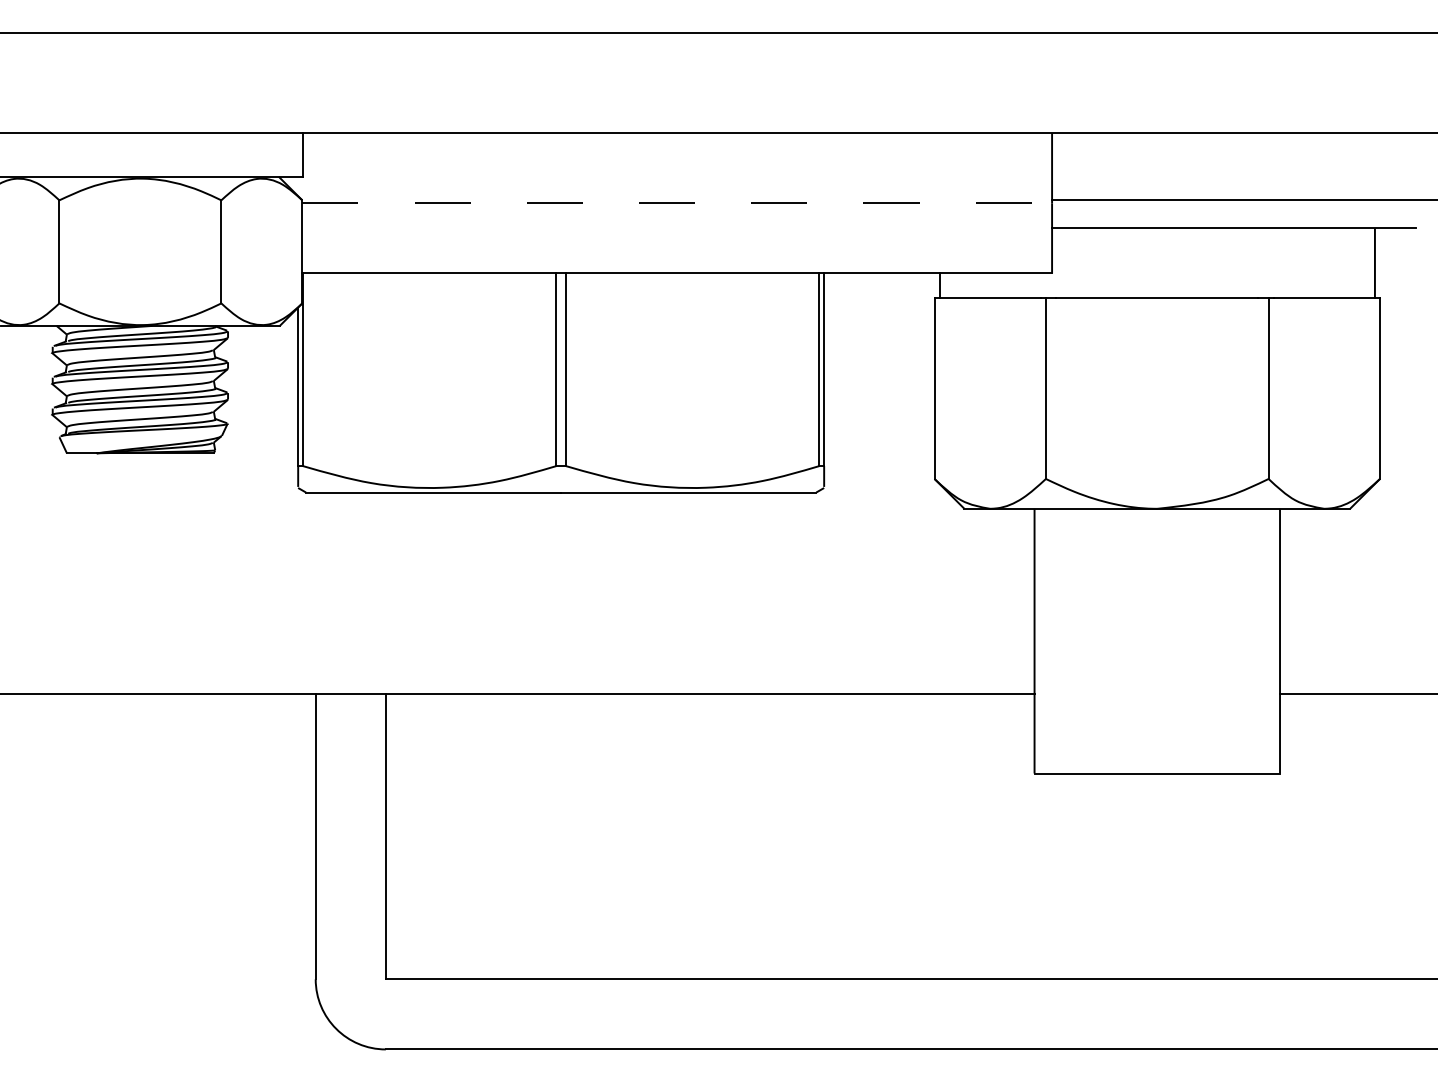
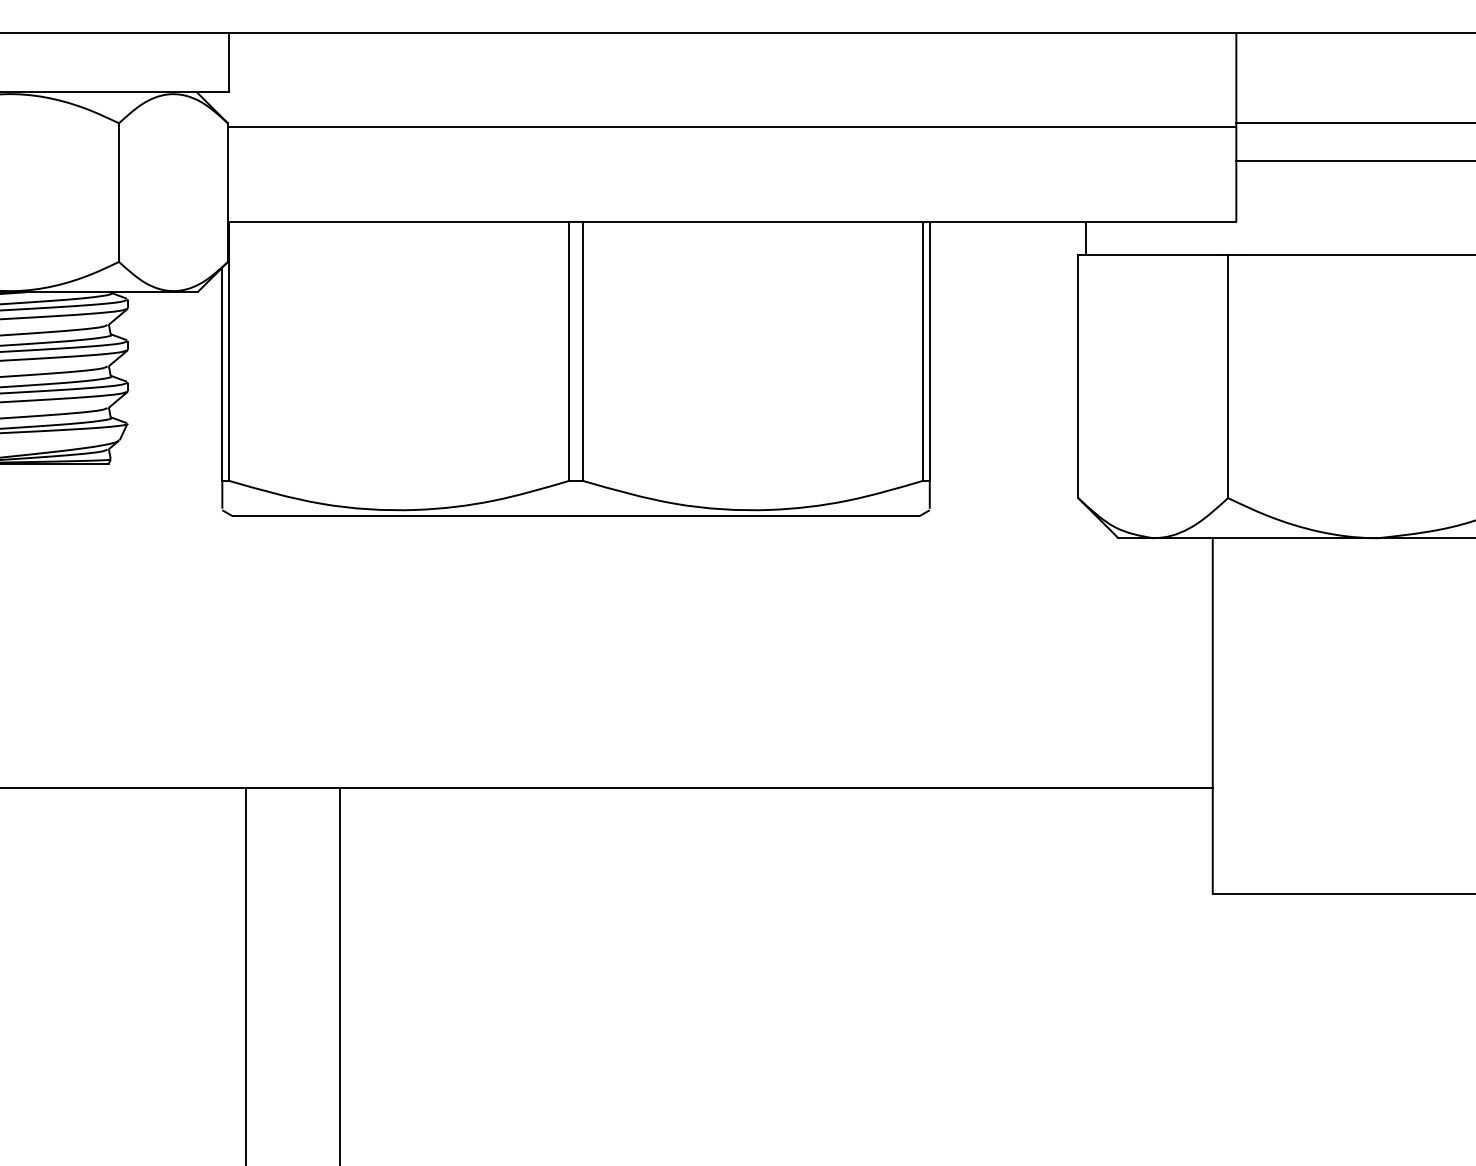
line: (677, 203) -> (732, 127), dashed -> solid

